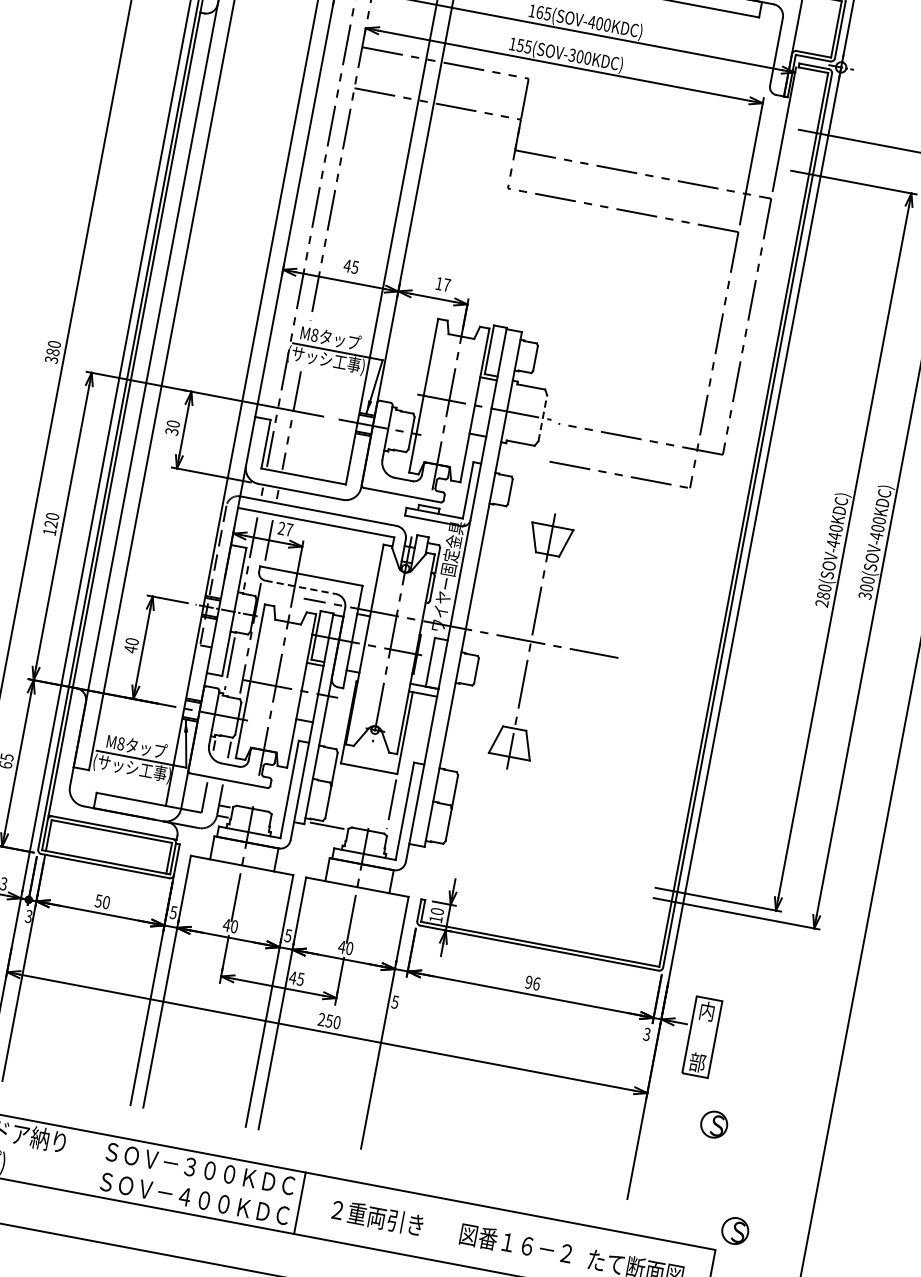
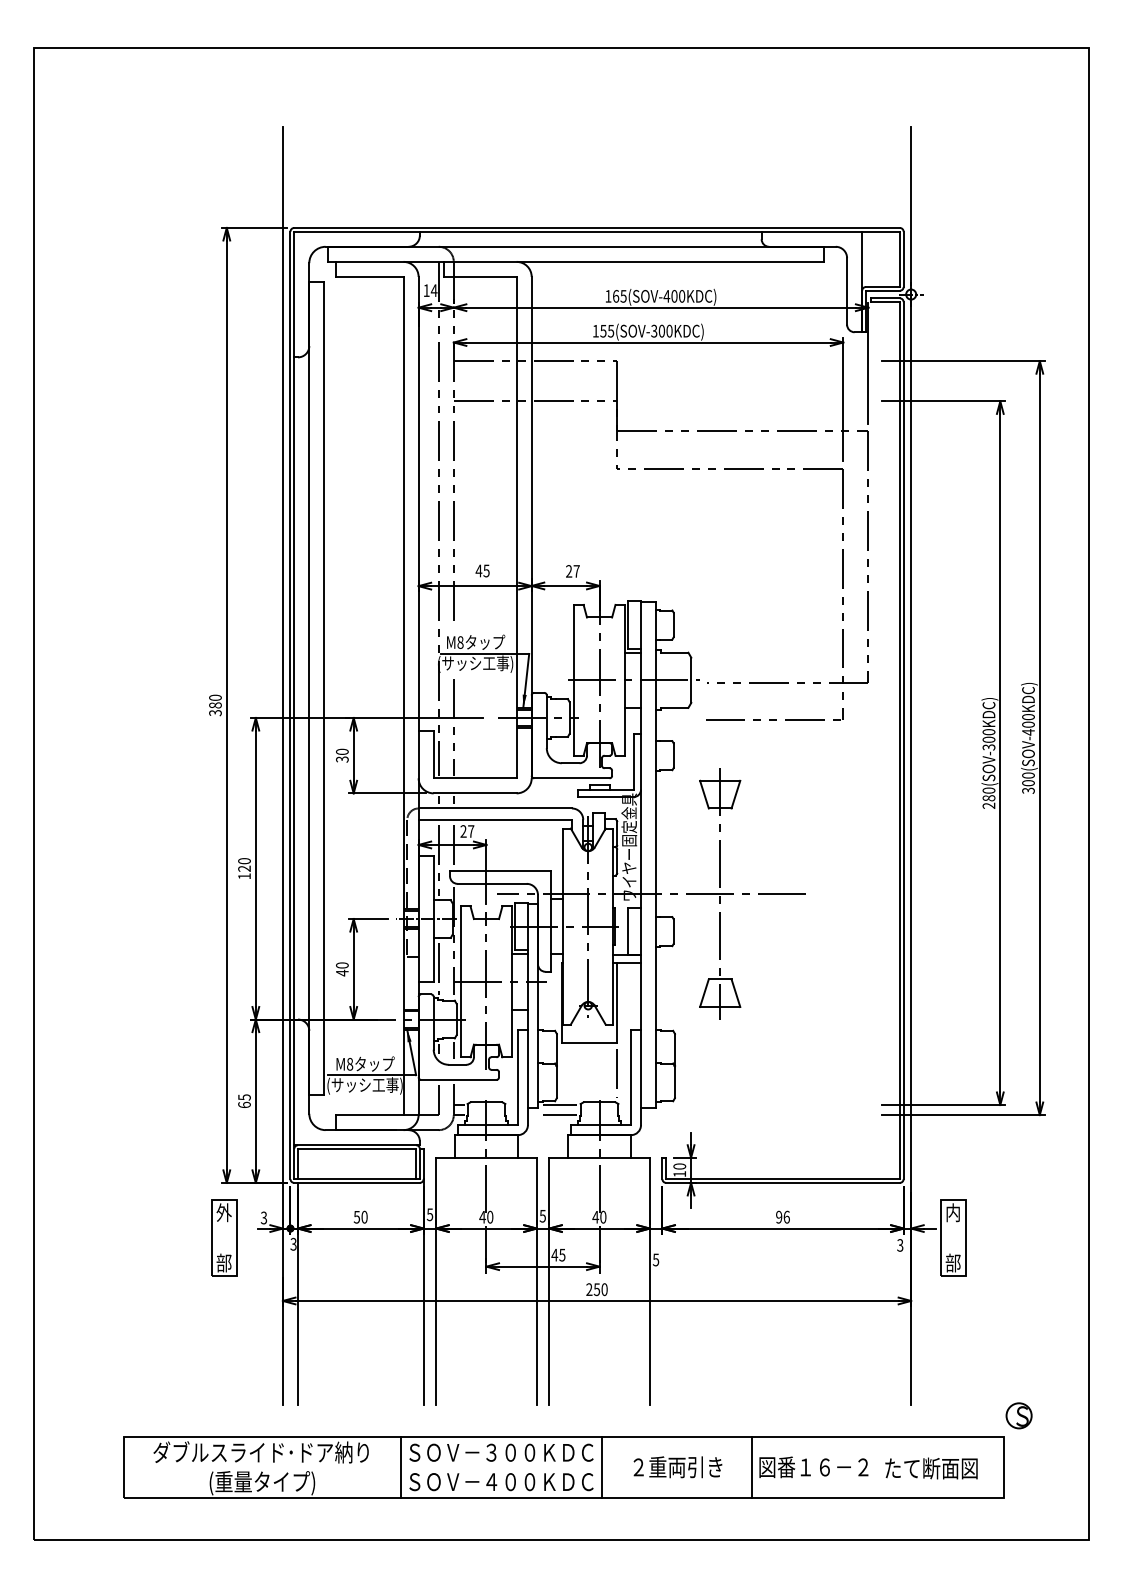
text: (439, 283) -> (569, 571), 17 -> 27
line: (542, 418) -> (691, 680), dashed -> solid
text: (833, 539) -> (988, 743), 280(SOV-440KDC) -> 280(SOV-300KDC)
line: (301, 587) -> (492, 883), dashed -> solid
line: (324, 836) -> (559, 1115), added
part: (713, 1124) -> (979, 1318), removed
line: (94, 1164) -> (400, 1467), added
line: (453, 1232) -> (752, 1467), added

